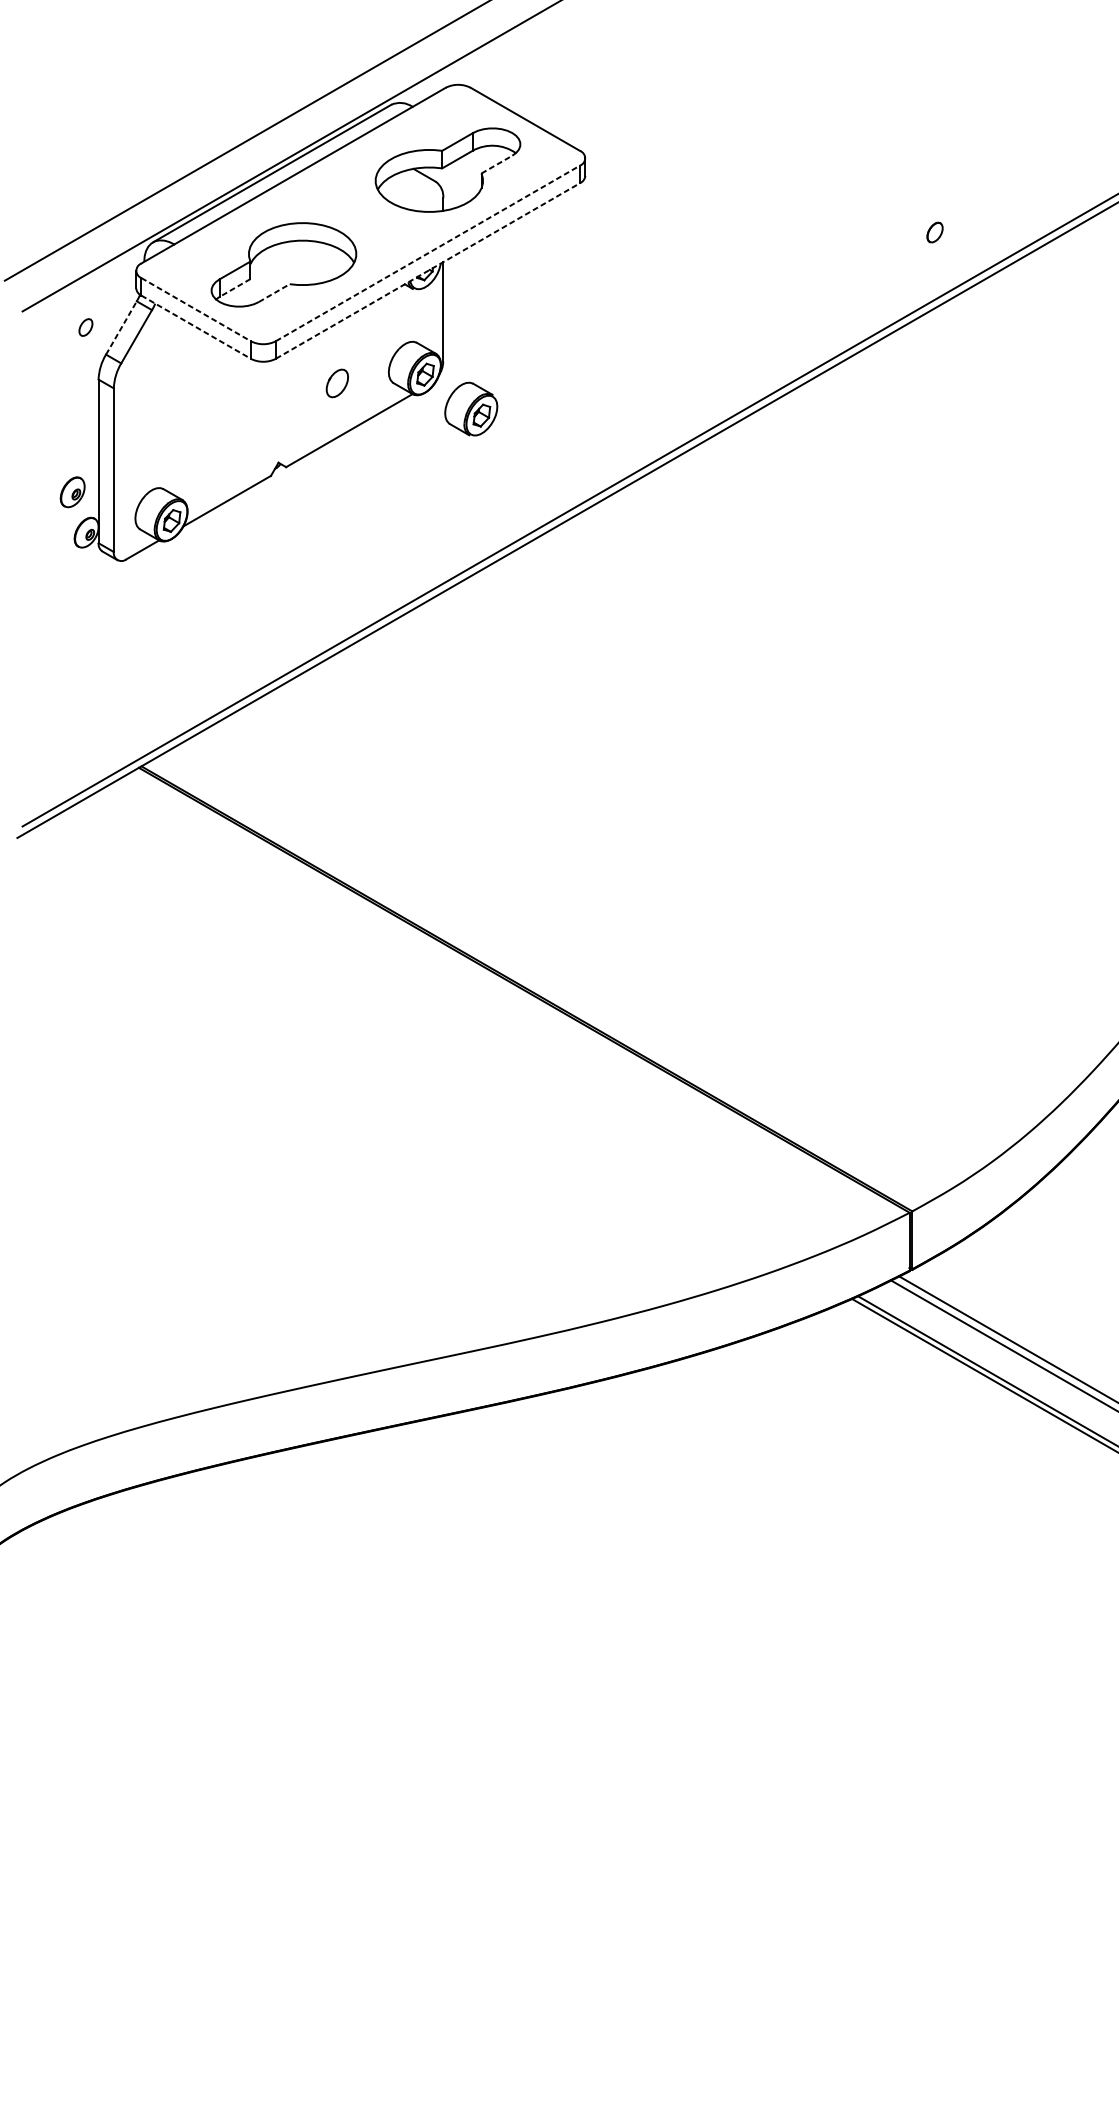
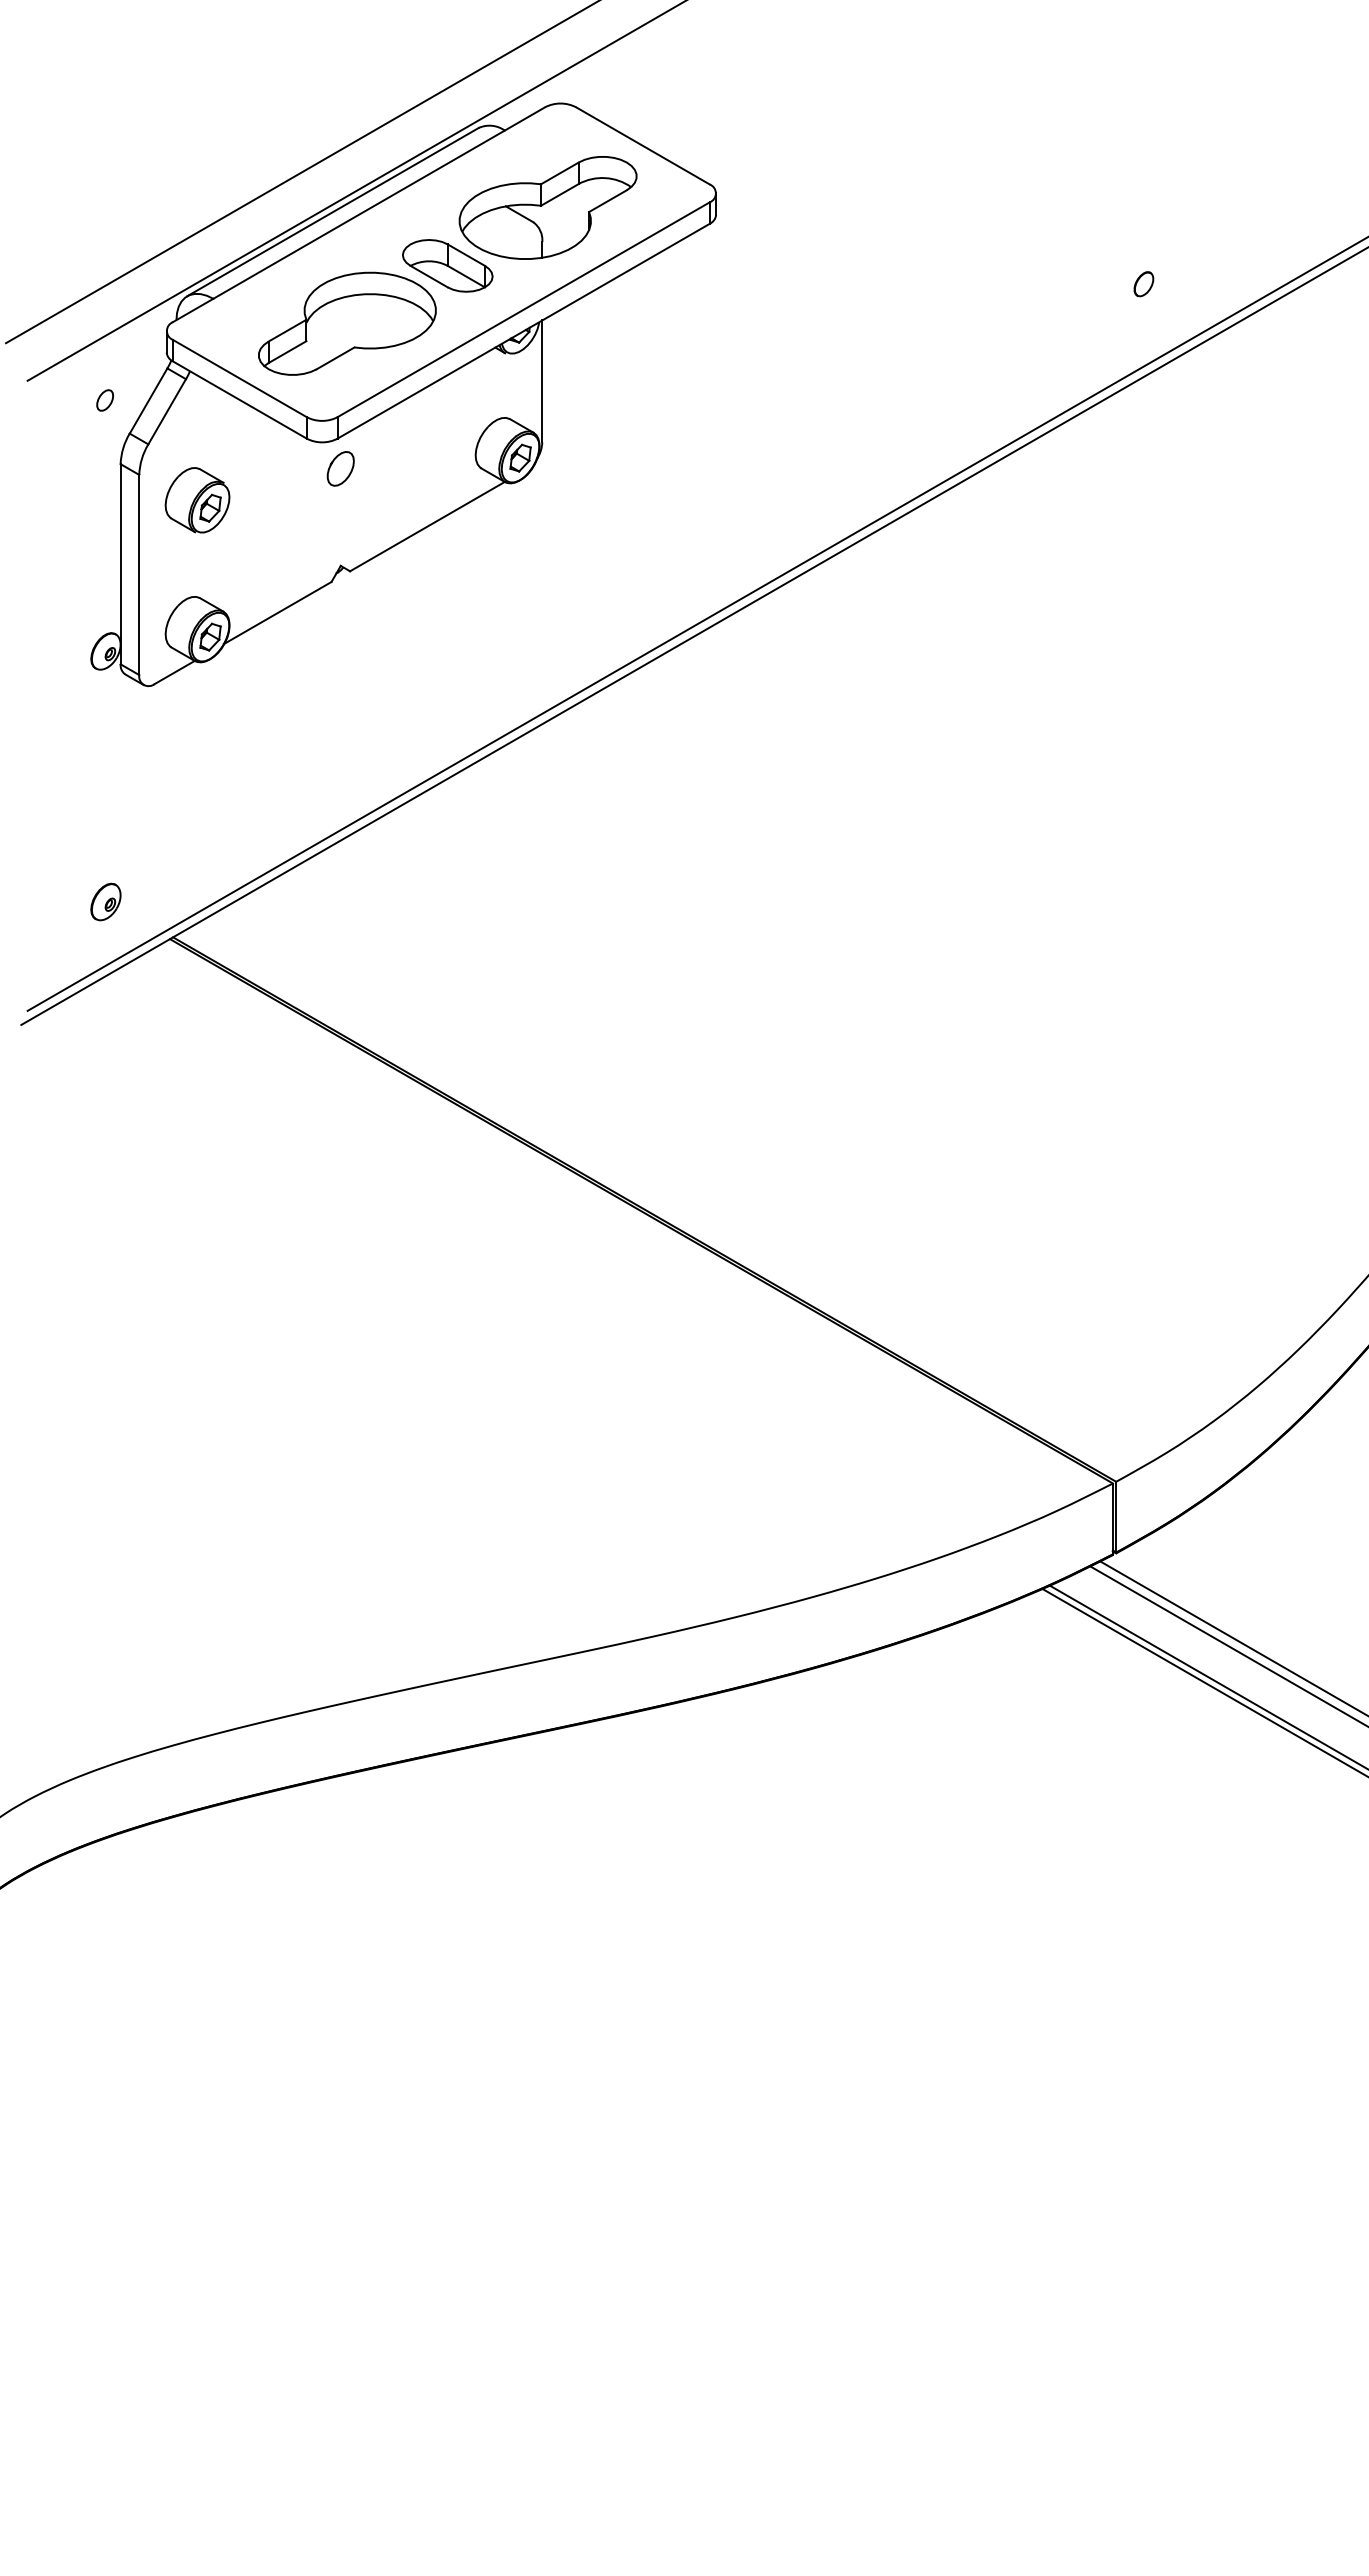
line: (496, 164) -> (607, 201), dashed -> solid
part: (365, 217) -> (447, 265), added
line: (427, 253) -> (523, 309), dashed -> solid
line: (427, 271) -> (523, 331), dashed -> solid
line: (234, 288) -> (287, 352), dashed -> solid
line: (274, 293) -> (335, 358), dashed -> solid
line: (196, 309) -> (240, 378), dashed -> solid
line: (196, 327) -> (240, 400), dashed -> solid
line: (121, 328) -> (148, 401), dashed -> solid
part: (337, 383) -> (340, 468), moved
part: (471, 409) -> (197, 500), moved
part: (72, 491) -> (105, 901), moved

